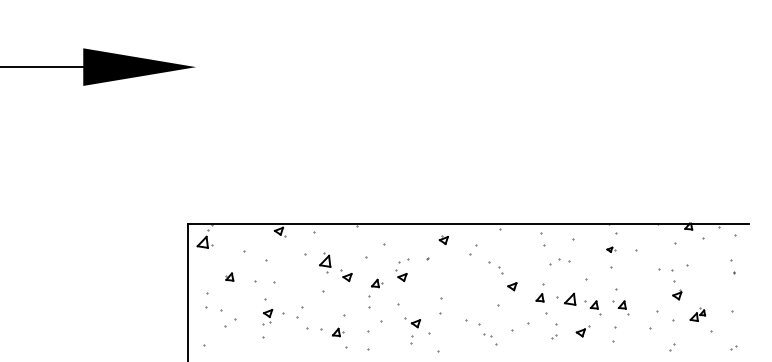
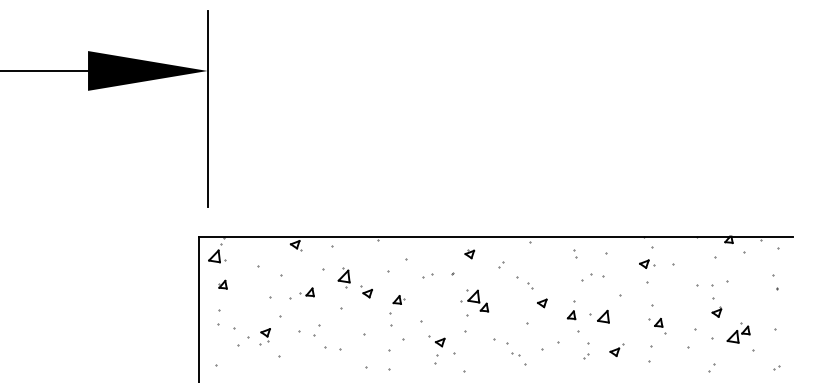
line: (196, 102) -> (207, 108), added
part: (543, 239) -> (575, 253), size x0.62
part: (611, 249) -> (647, 264), size x1.67
part: (473, 250) -> (501, 265), size x0.62
part: (289, 275) -> (306, 291), added
part: (401, 275) -> (424, 291), removed
part: (229, 276) -> (222, 284), moved
part: (448, 284) -> (474, 301), added
part: (592, 307) -> (627, 325), removed
part: (697, 314) -> (738, 332), size x1.43
part: (267, 317) -> (265, 337), moved
part: (338, 332) -> (358, 351), removed

